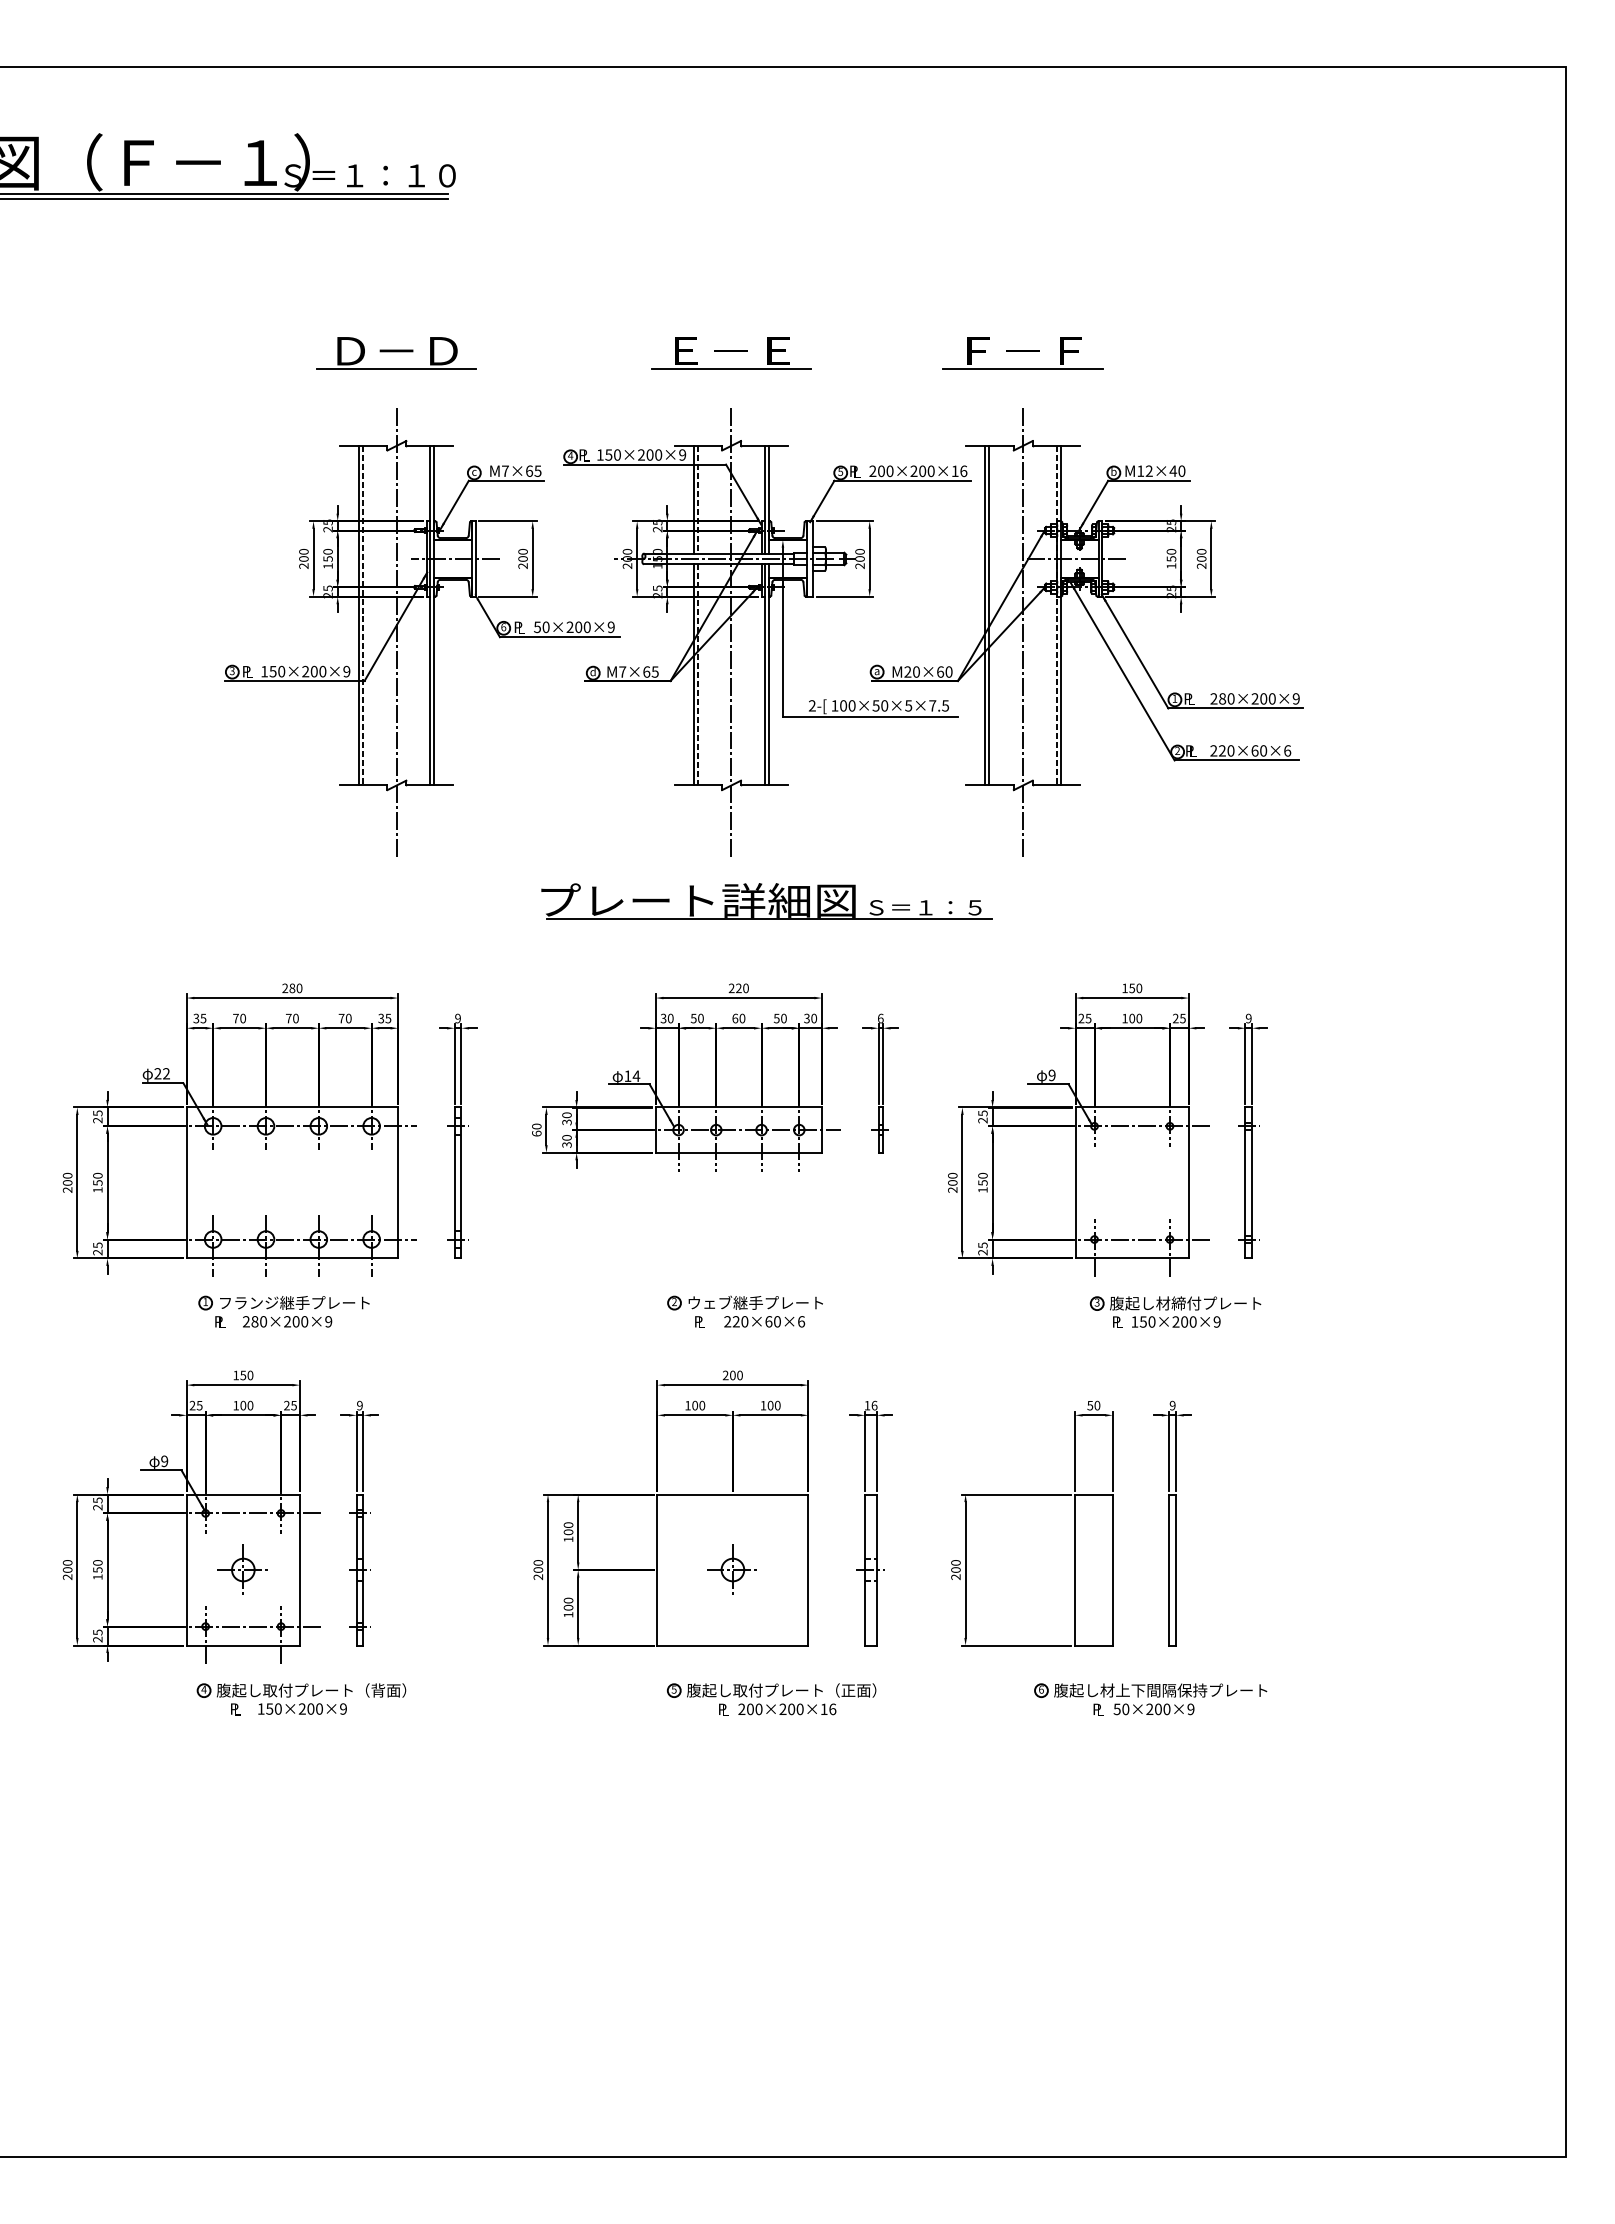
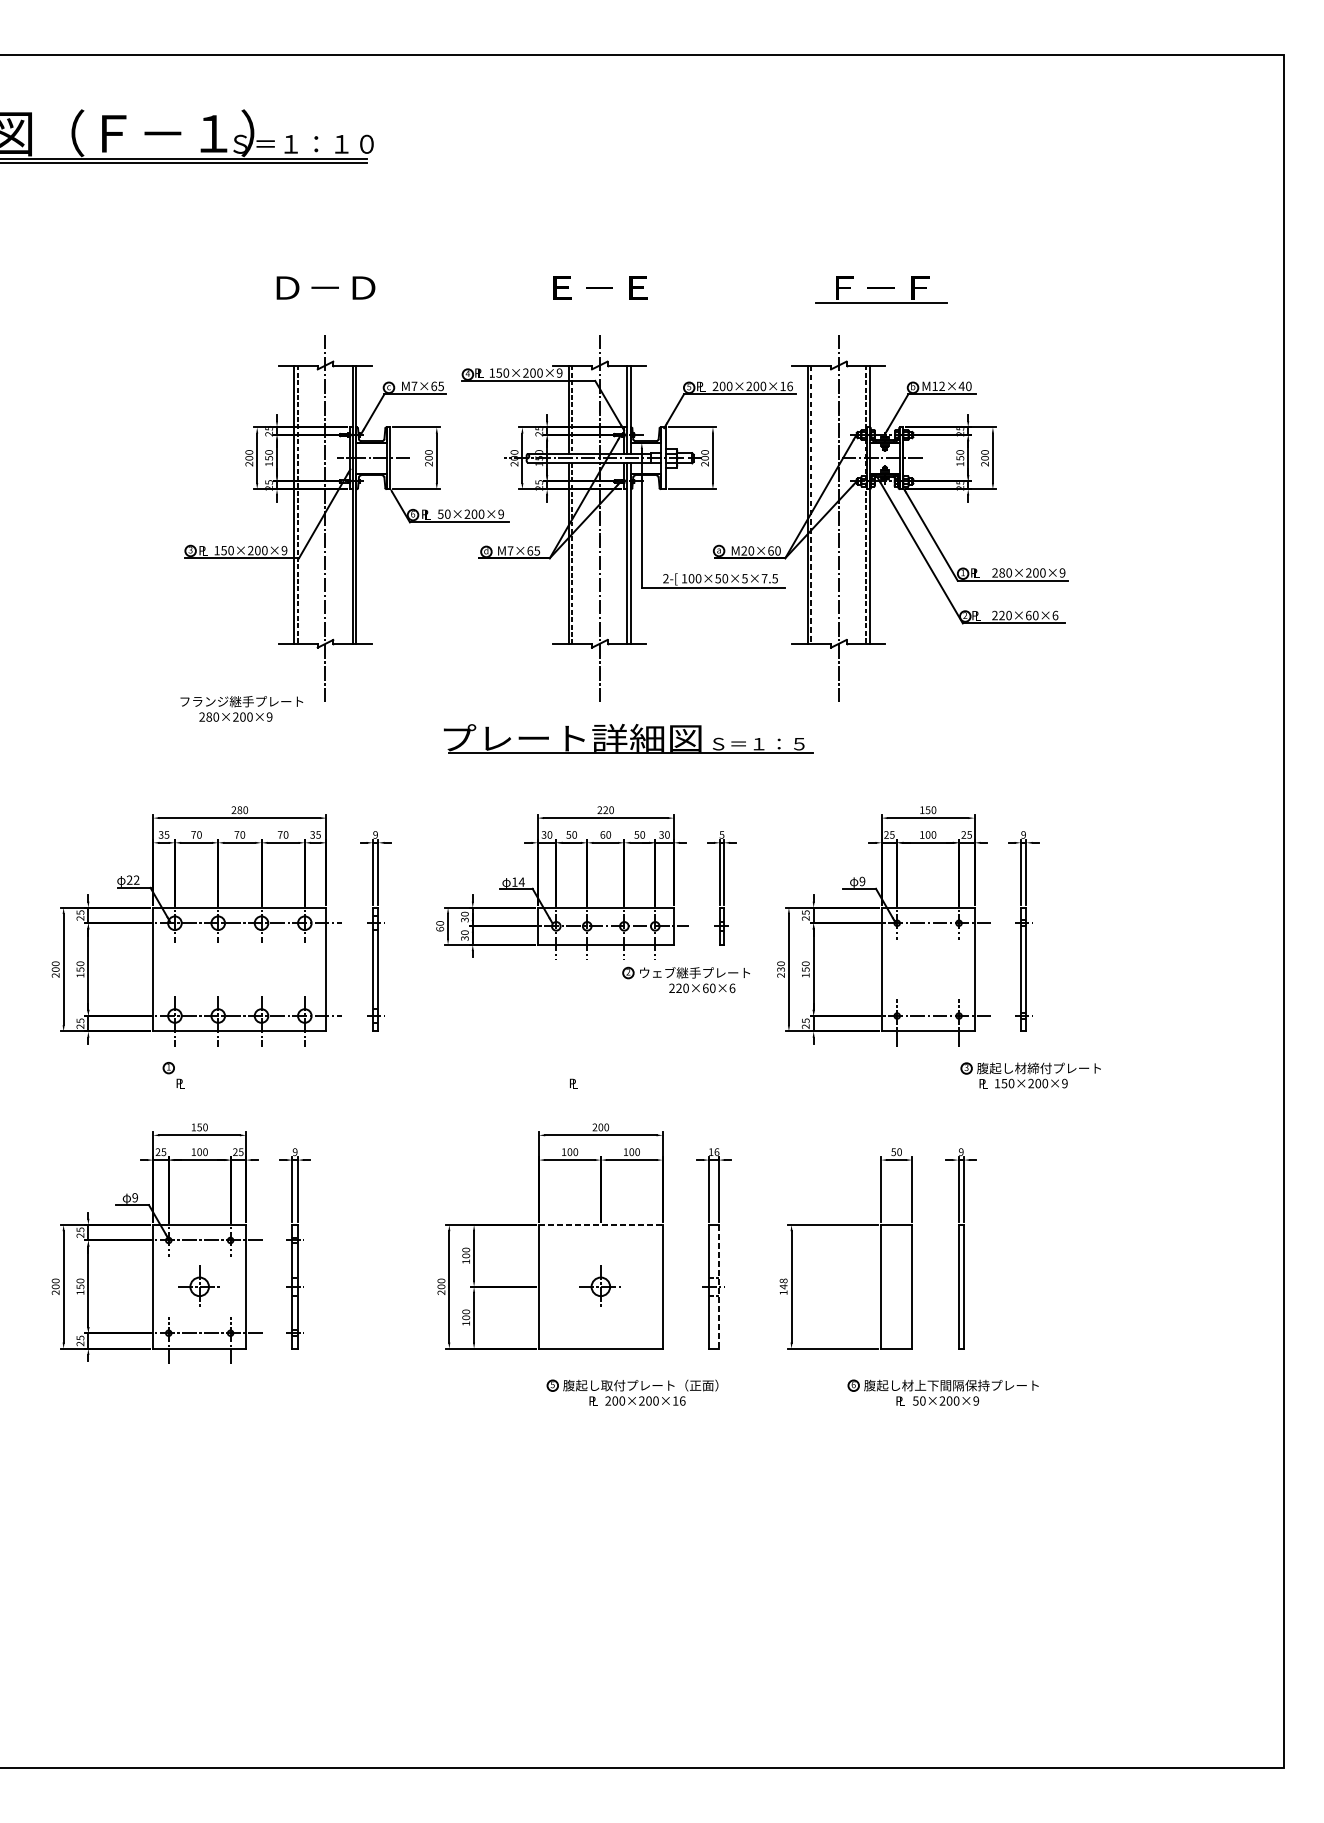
part: (1022, 353) -> (880, 289), moved
line: (396, 369) -> (325, 303), removed
line: (731, 369) -> (599, 303), removed
line: (989, 615) -> (811, 504), solid -> dashed
text: (880, 1018) -> (721, 834), 6 -> 5
text: (952, 1182) -> (780, 969), 200 -> 230
text: (294, 1311) -> (241, 708), moved
part: (744, 1311) -> (685, 979), moved
part: (1175, 1311) -> (1030, 1074), moved
line: (733, 1494) -> (601, 1224), solid -> dashed
line: (877, 1570) -> (719, 1287), solid -> dashed
text: (955, 1570) -> (783, 1287), 200 -> 148
part: (301, 1699) -> (247, 1392), removed

